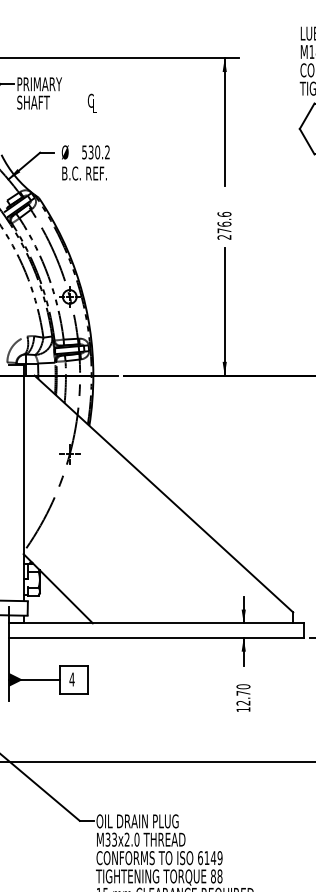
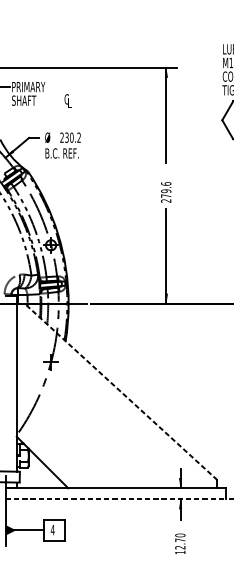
text: (84, 152) -> (62, 137), 530.2 -> 230.2
text: (224, 223) -> (166, 190), 276.6 -> 279.6
line: (163, 493) -> (120, 391), solid -> dashed
line: (156, 637) -> (115, 498), solid -> dashed

